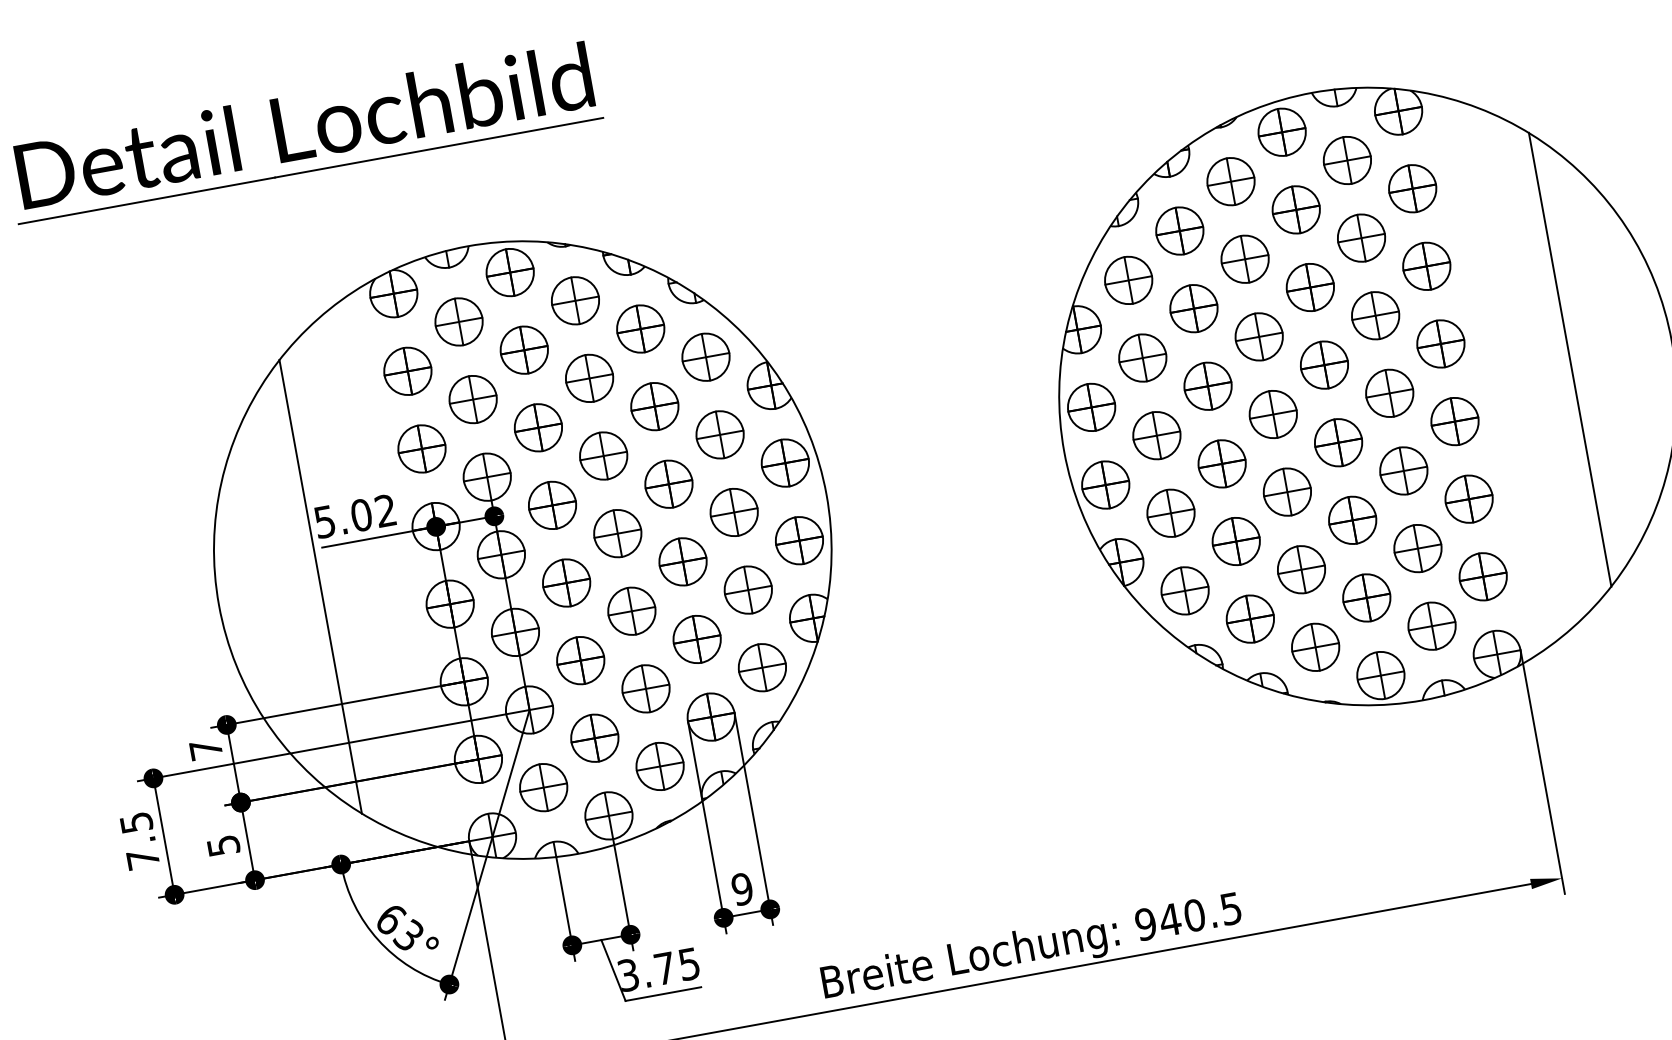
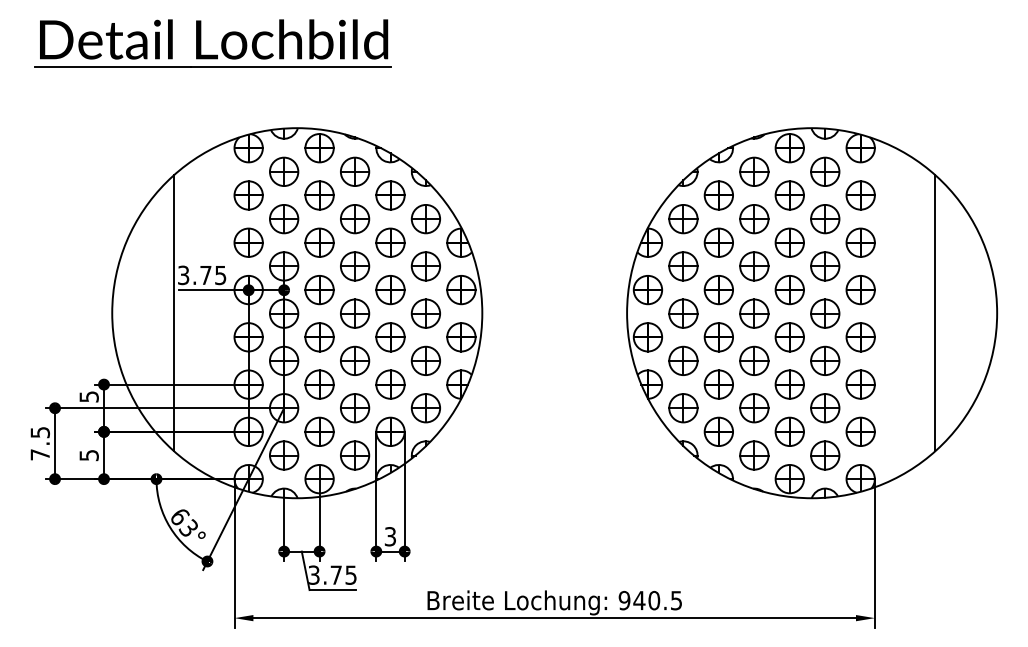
text: (355, 516) -> (202, 275), 5.02 -> 3.75
text: (204, 749) -> (88, 396), 7 -> 5
text: (742, 888) -> (390, 536), 9 -> 3

